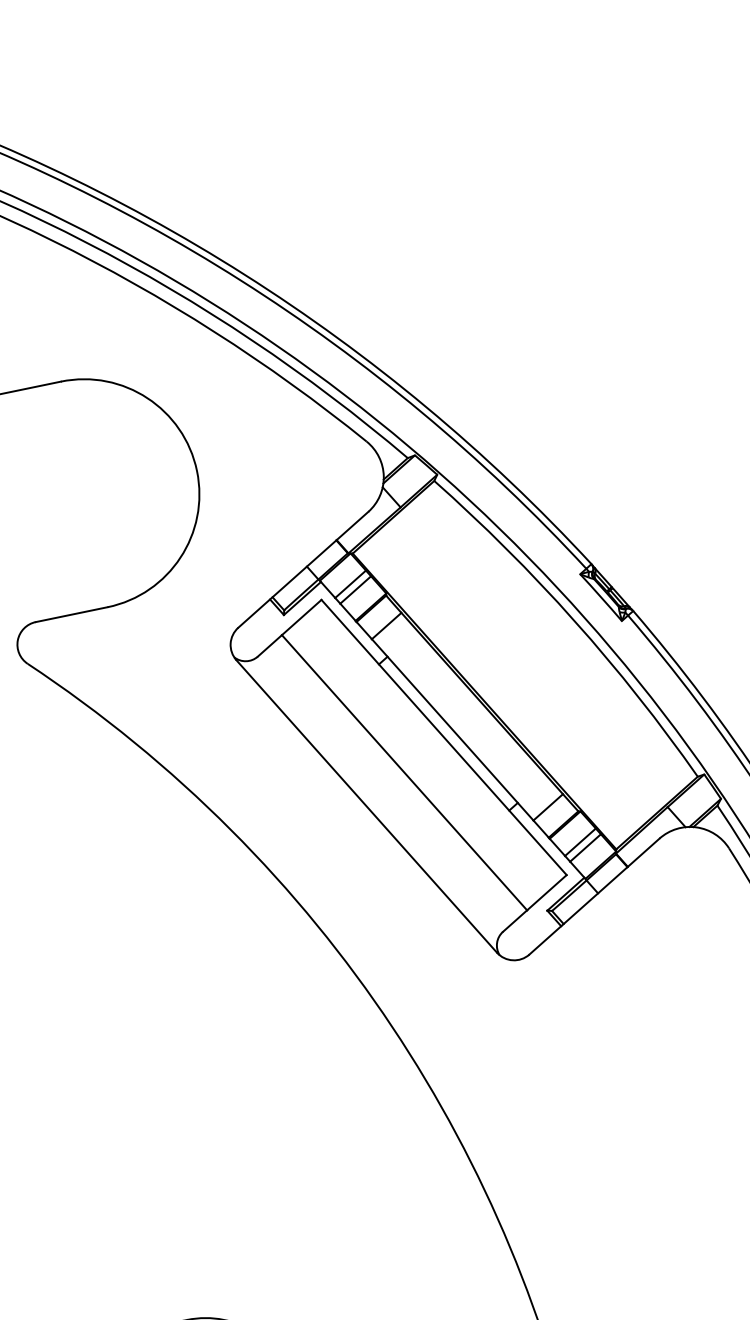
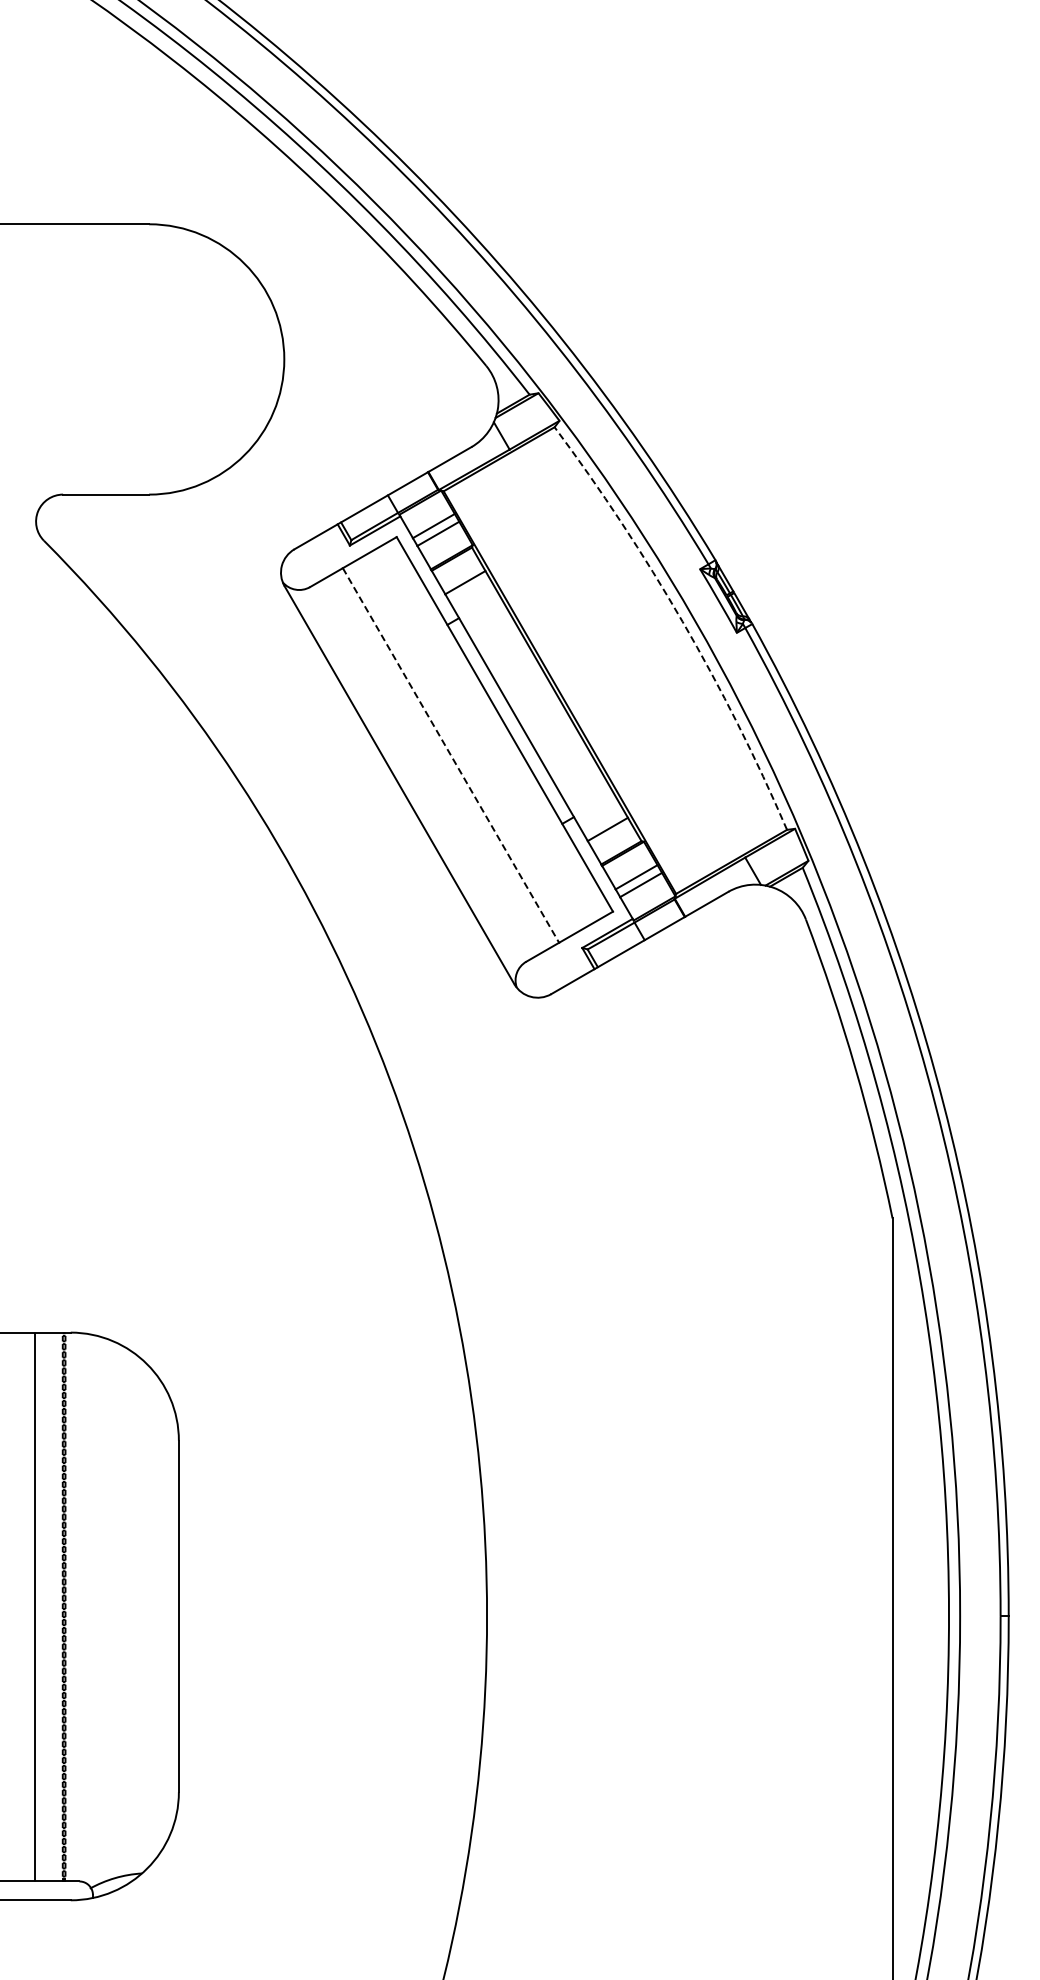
arc: (574, 620) -> (682, 621), solid -> dashed
line: (404, 772) -> (451, 755), solid -> dashed

